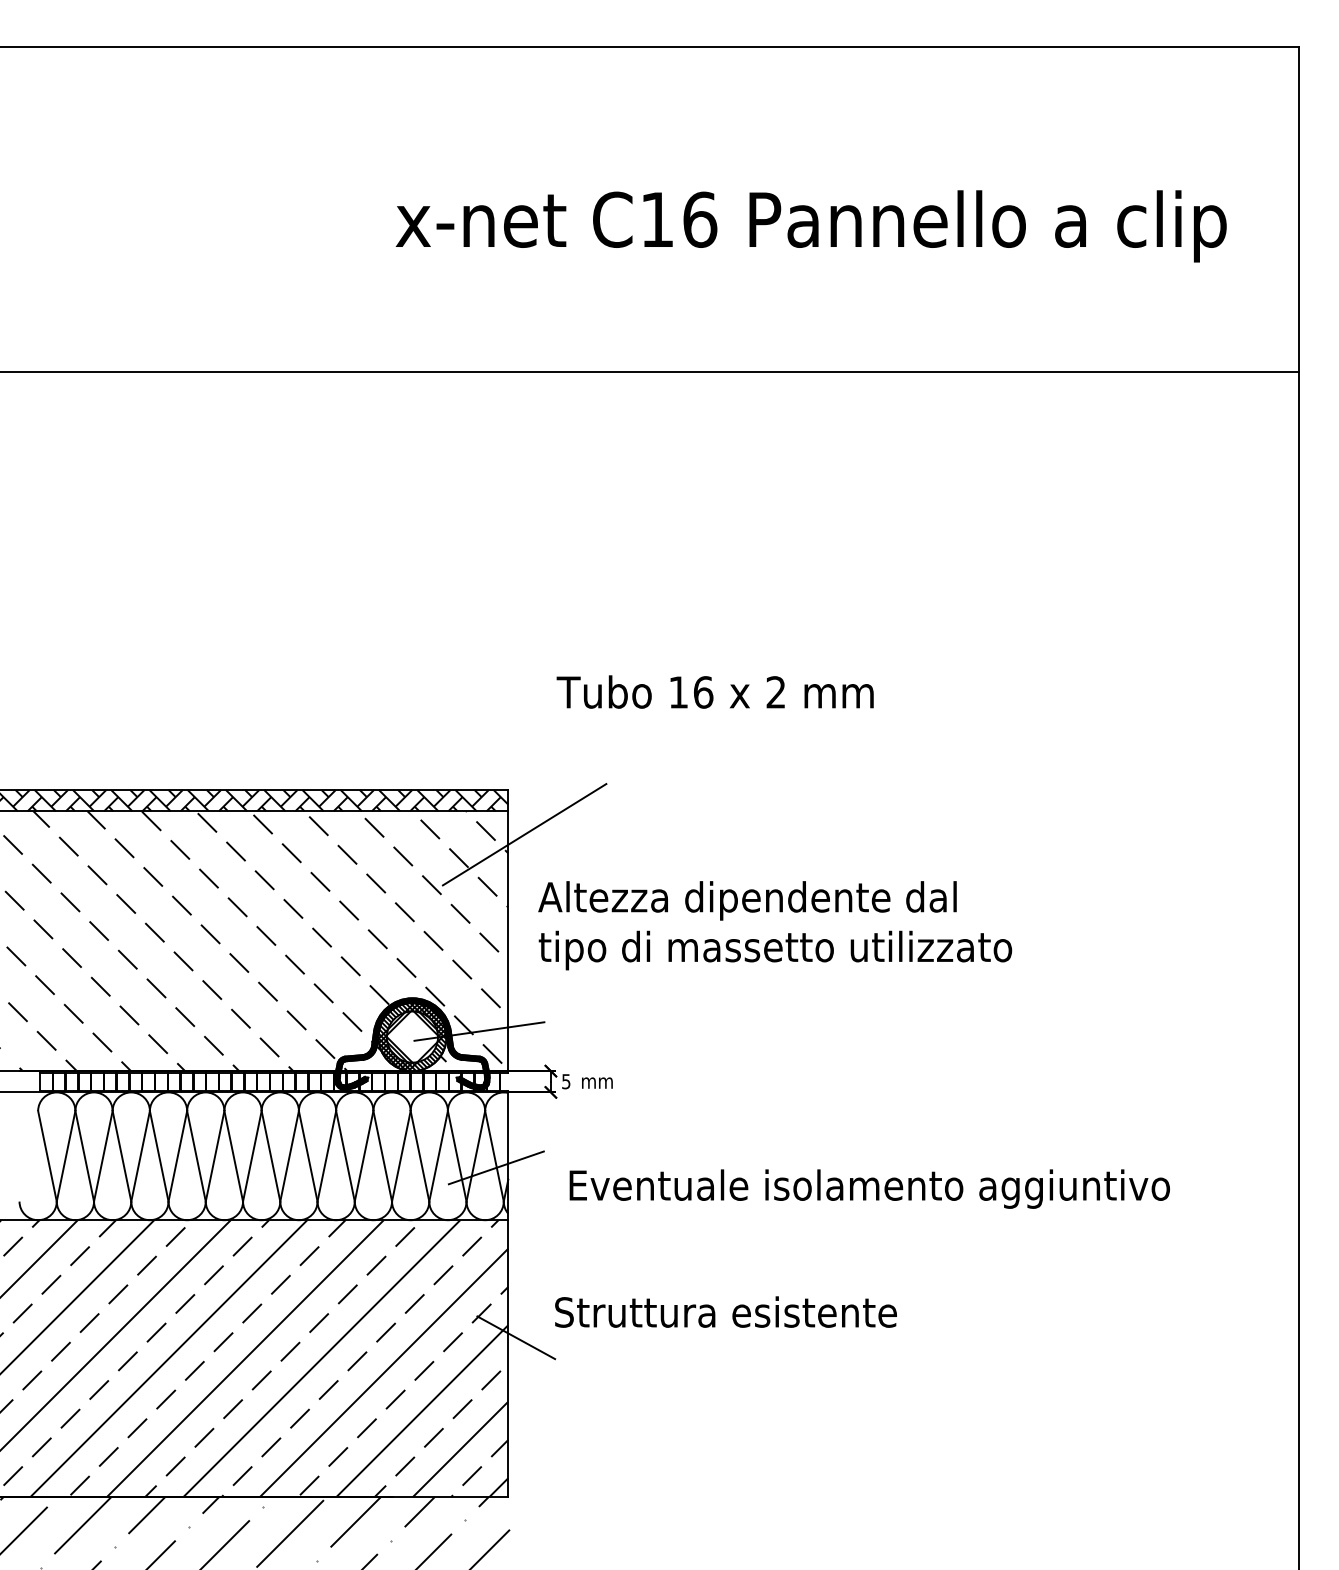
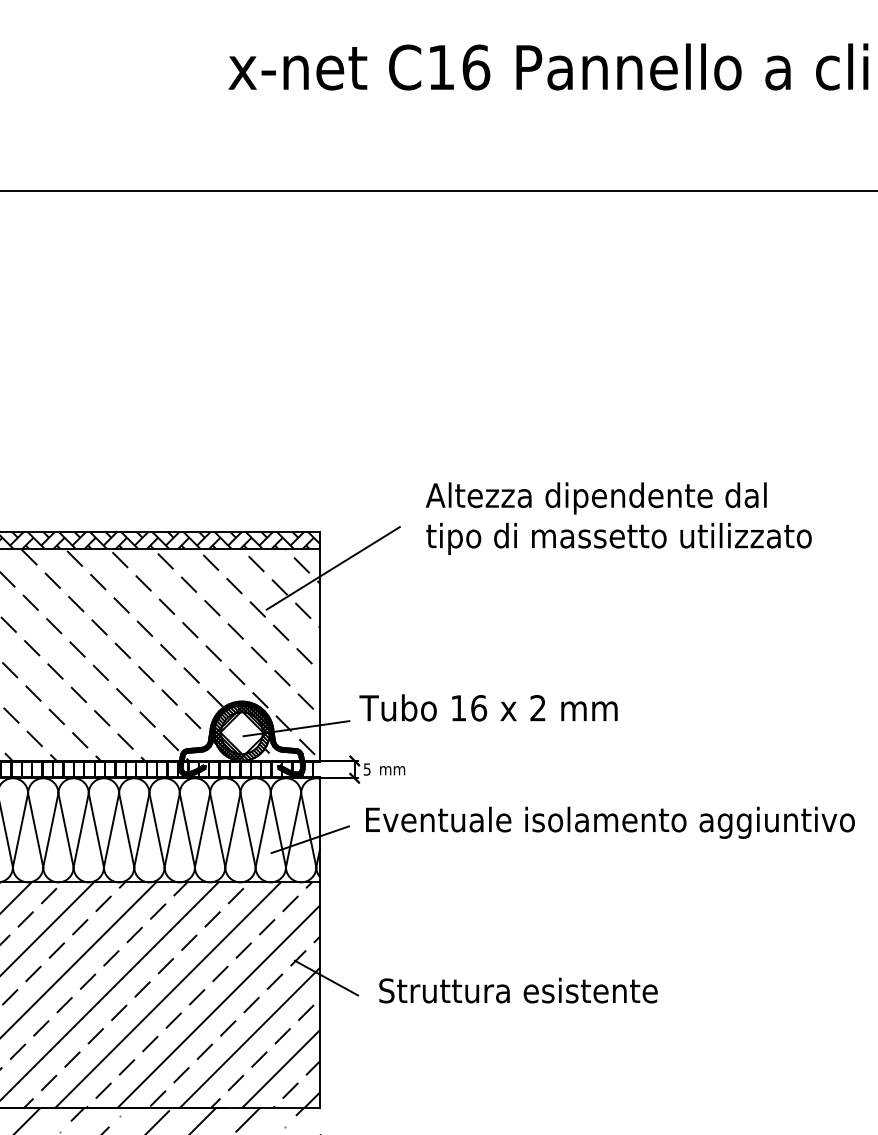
text: (714, 691) -> (487, 707), moved
text: (775, 925) -> (619, 518), moved
text: (869, 1188) -> (610, 822), moved
text: (725, 1311) -> (518, 990), moved

